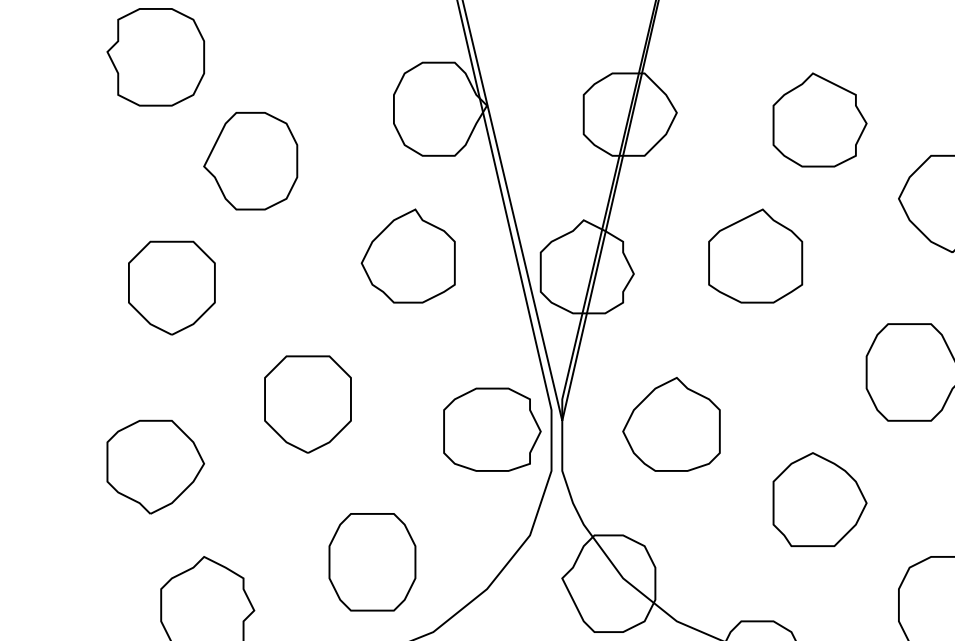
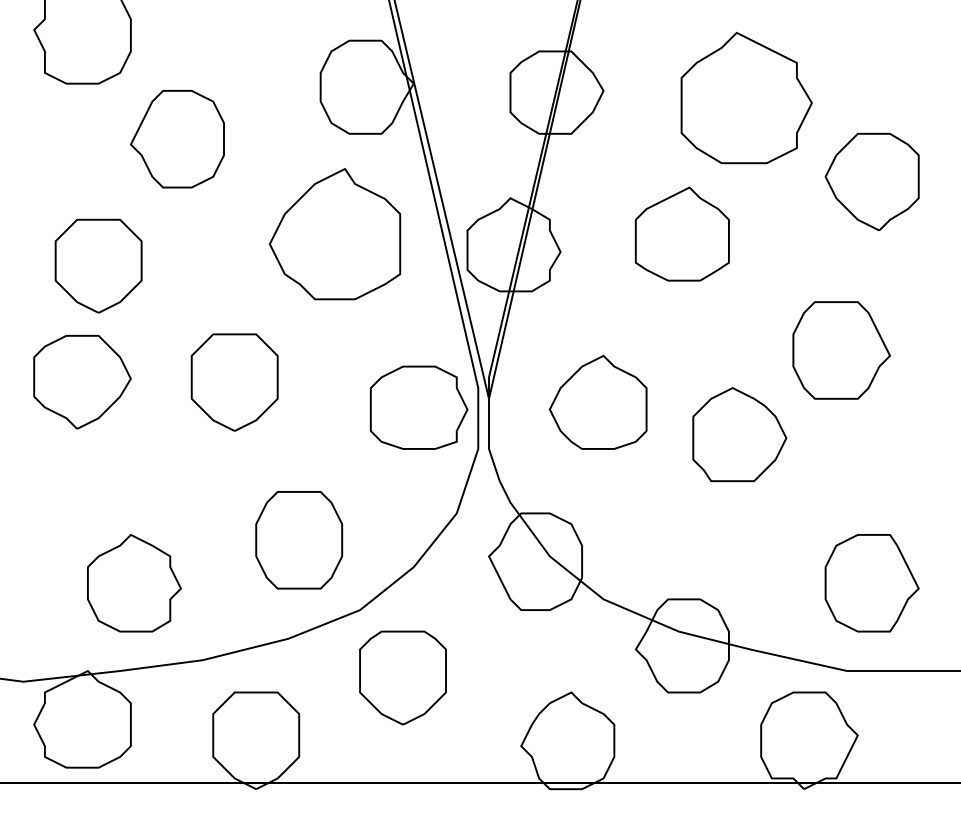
part: (819, 119) -> (746, 97), size x1.4
part: (407, 255) -> (334, 233), size x1.4
part: (155, 466) -> (82, 381), moved
part: (819, 499) -> (739, 434), moved

